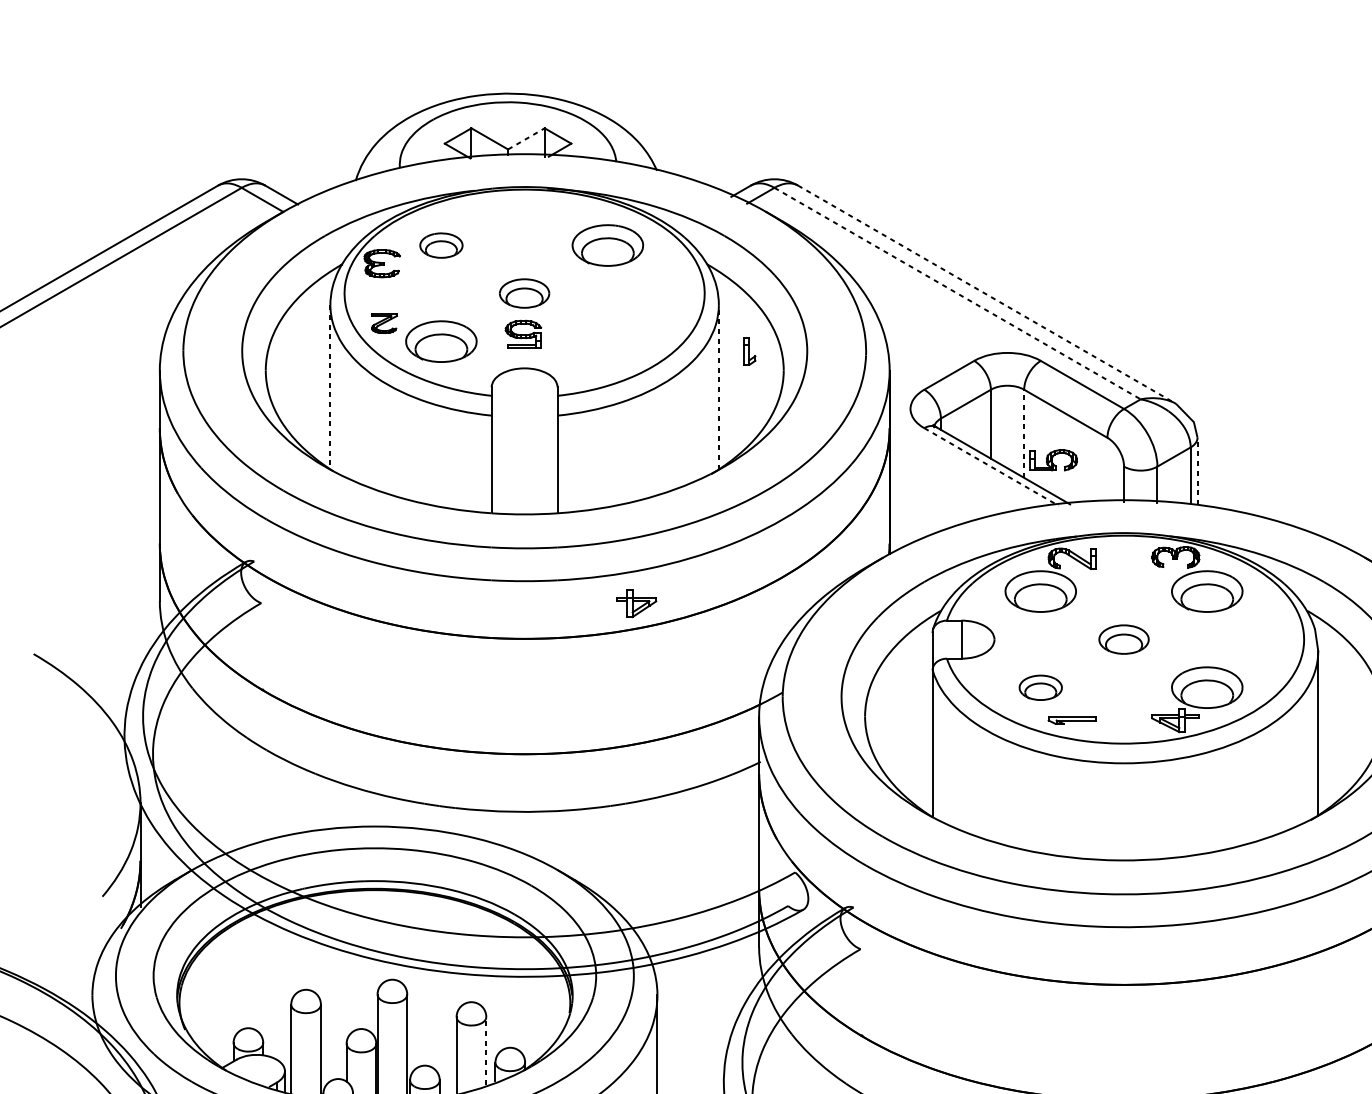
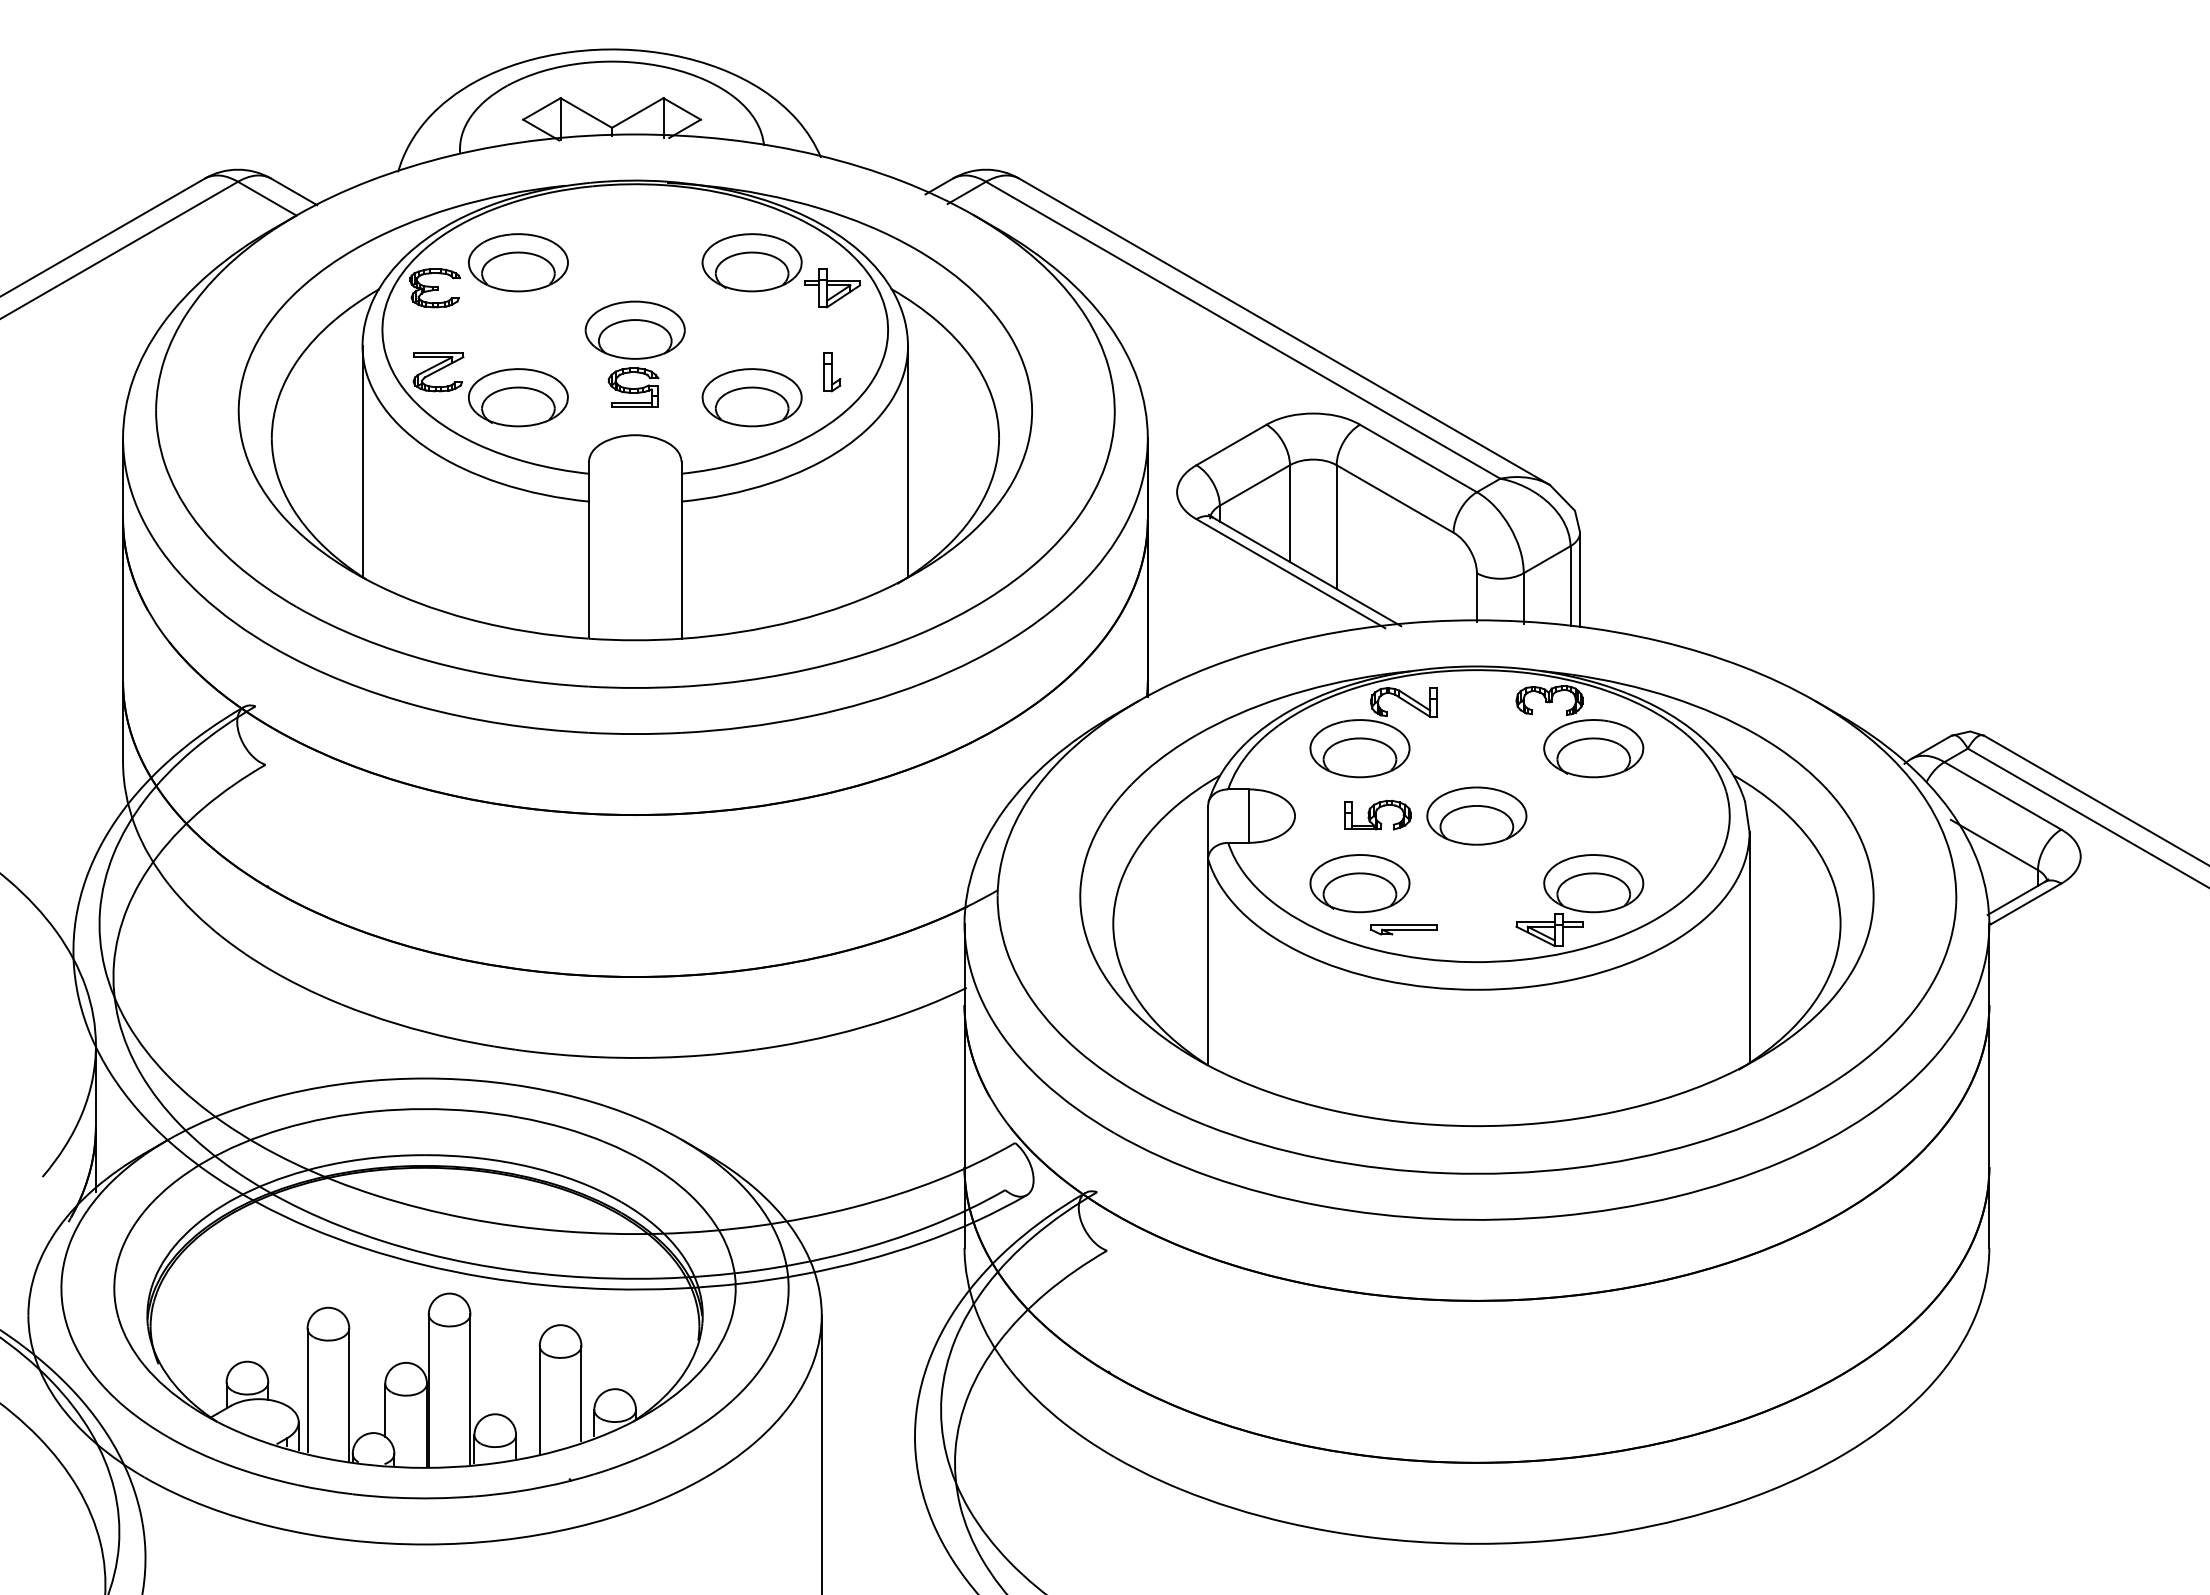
line: (526, 139) -> (637, 113), dashed -> solid
part: (441, 245) -> (518, 262), size x1.67
part: (524, 293) -> (634, 329), size x1.43
line: (957, 293) -> (1243, 330), dashed -> solid
line: (987, 295) -> (1284, 332), dashed -> solid
part: (384, 323) -> (438, 372), size x1.43
part: (607, 341) -> (751, 397), added
part: (749, 351) -> (832, 372), moved
line: (330, 387) -> (362, 461), dashed -> solid
line: (719, 387) -> (908, 461), dashed -> solid
line: (1024, 434) -> (1336, 527), dashed -> solid
part: (1053, 459) -> (1377, 814), moved
line: (992, 466) -> (1291, 573), dashed -> solid
line: (1197, 471) -> (1580, 579), dashed -> solid
part: (636, 603) -> (832, 288), moved
part: (1123, 639) -> (1476, 815), size x1.43
part: (1040, 687) -> (1359, 883), size x1.67
line: (486, 1050) -> (581, 1392), dashed -> solid

